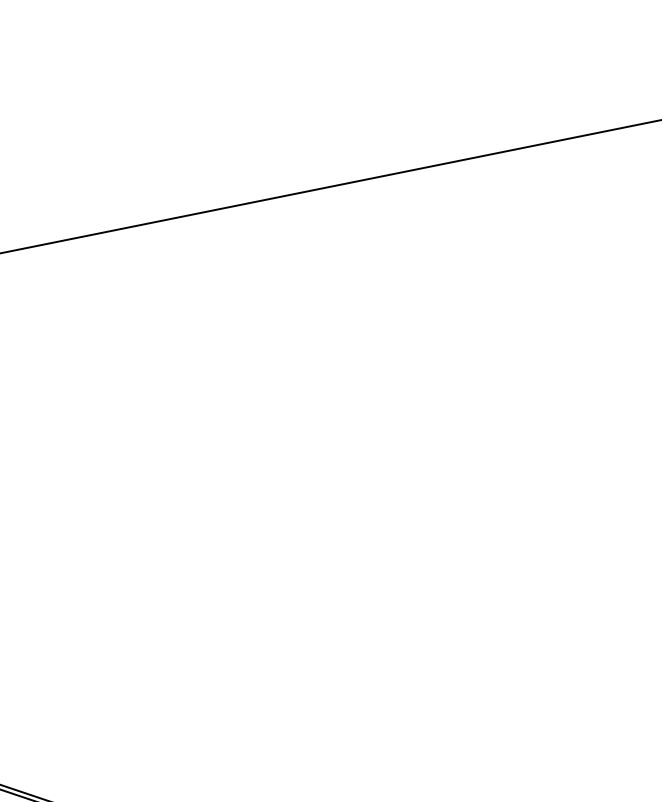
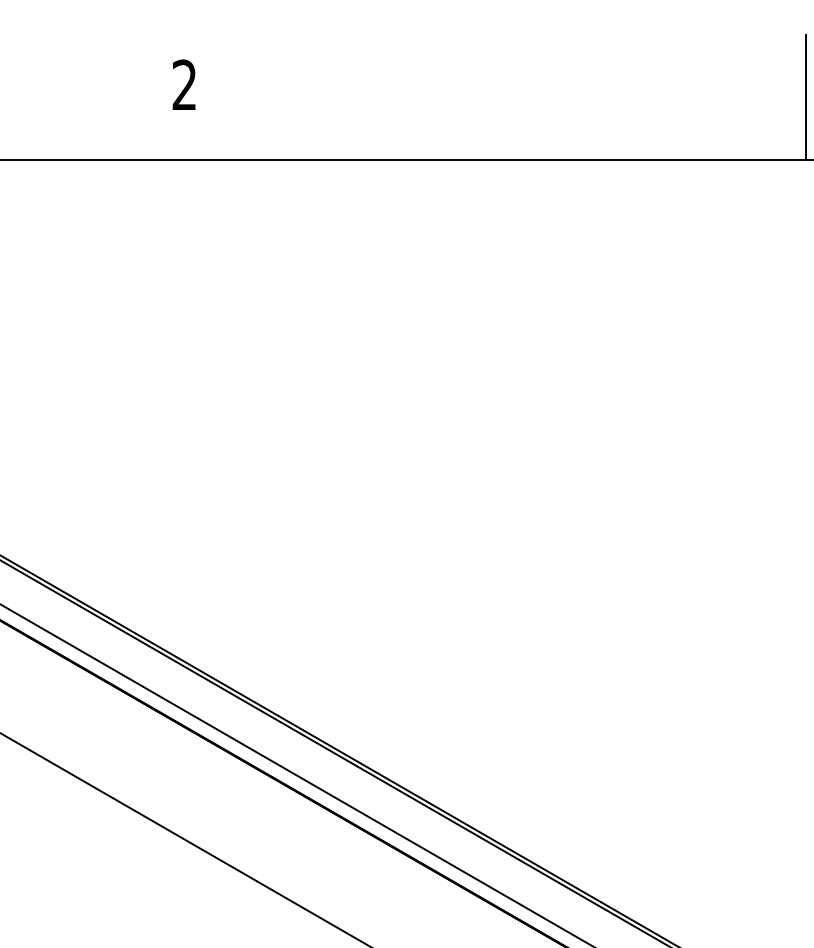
line: (540, 77) -> (805, 97), added

